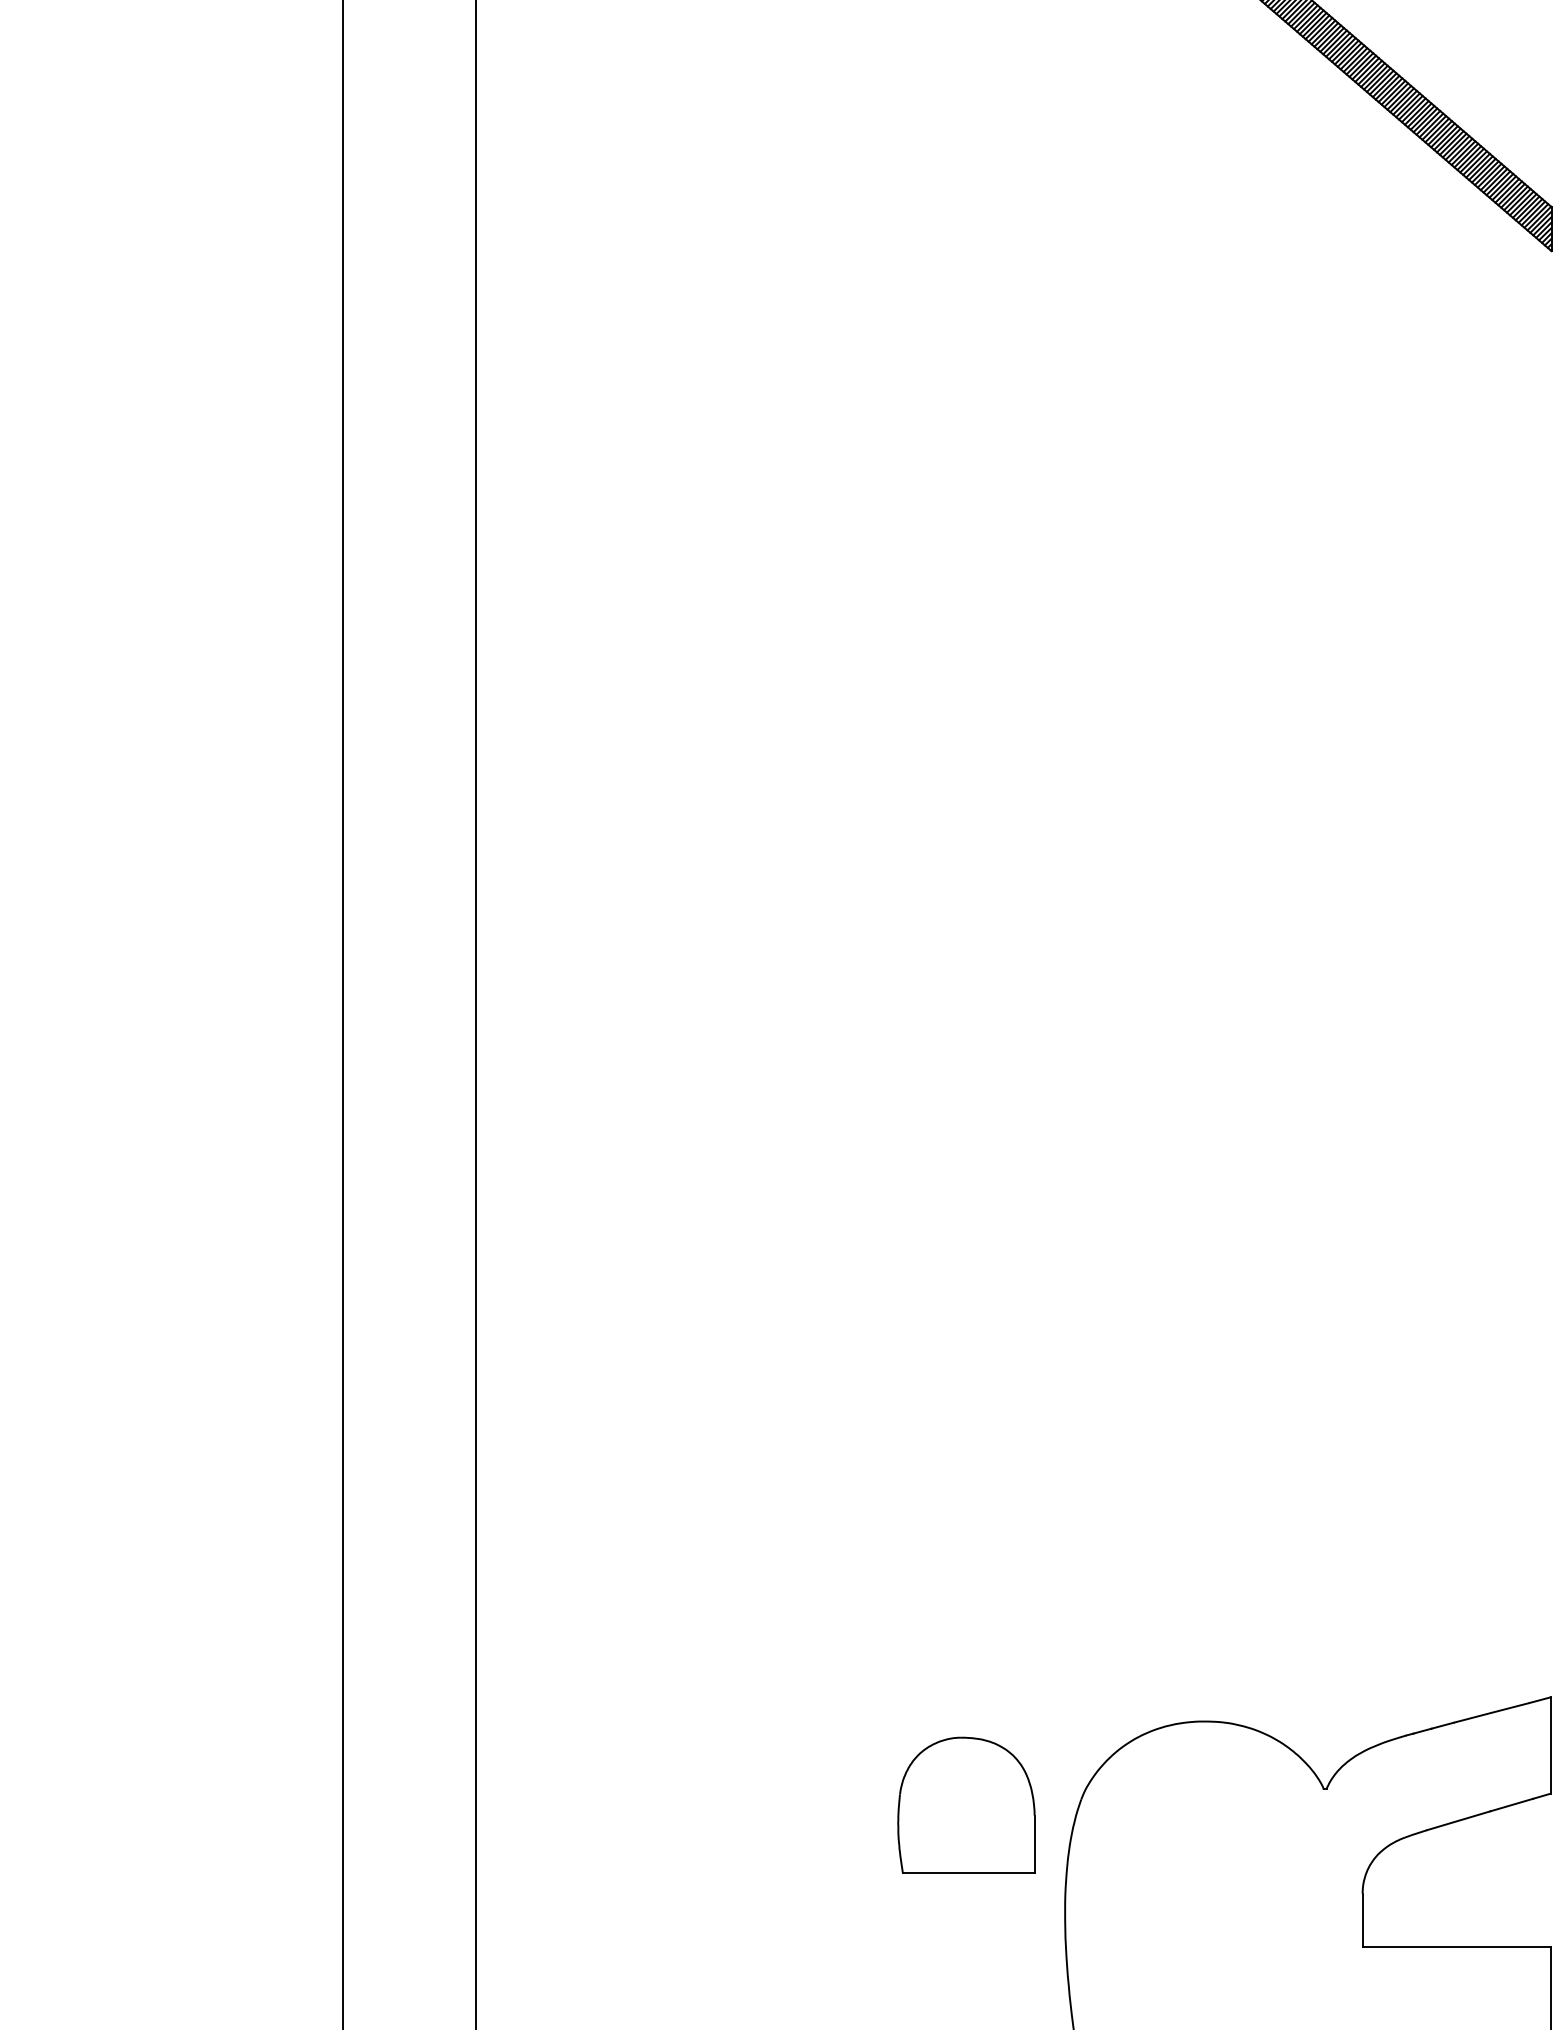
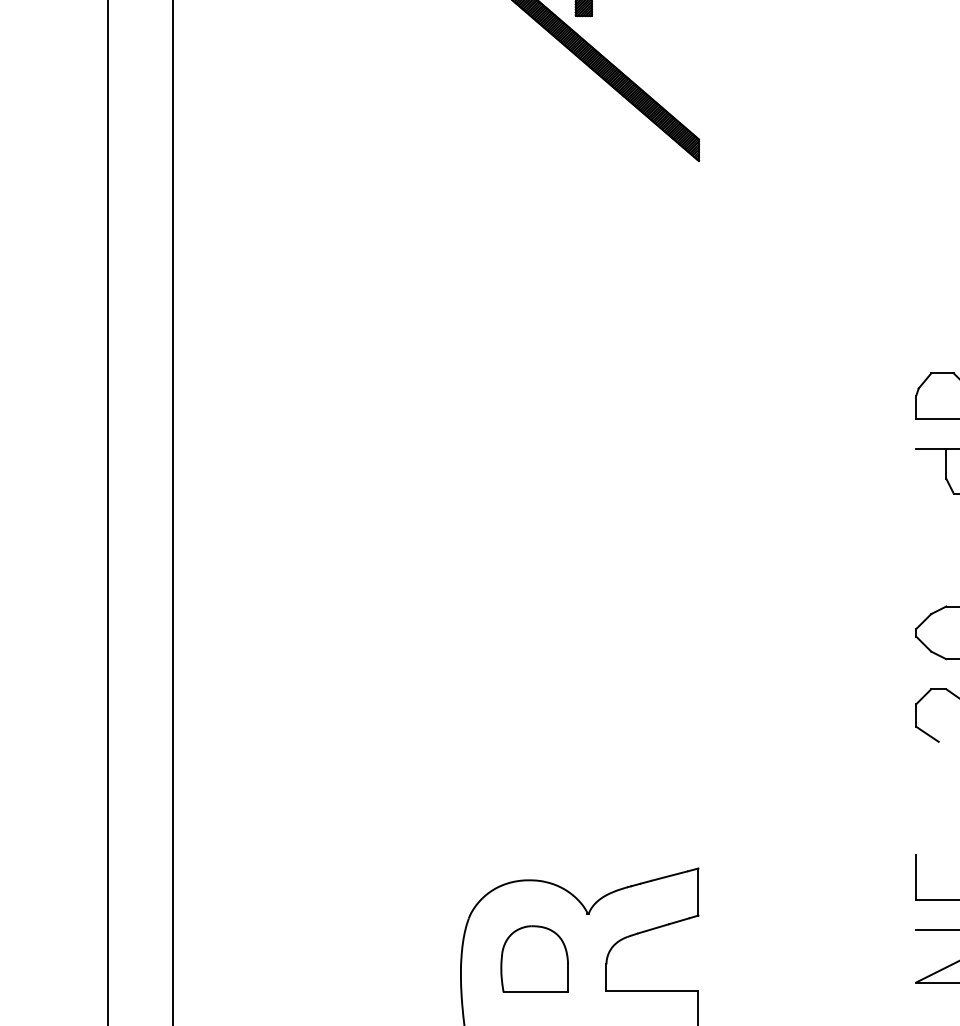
part: (966, 1803) -> (534, 958), moved

